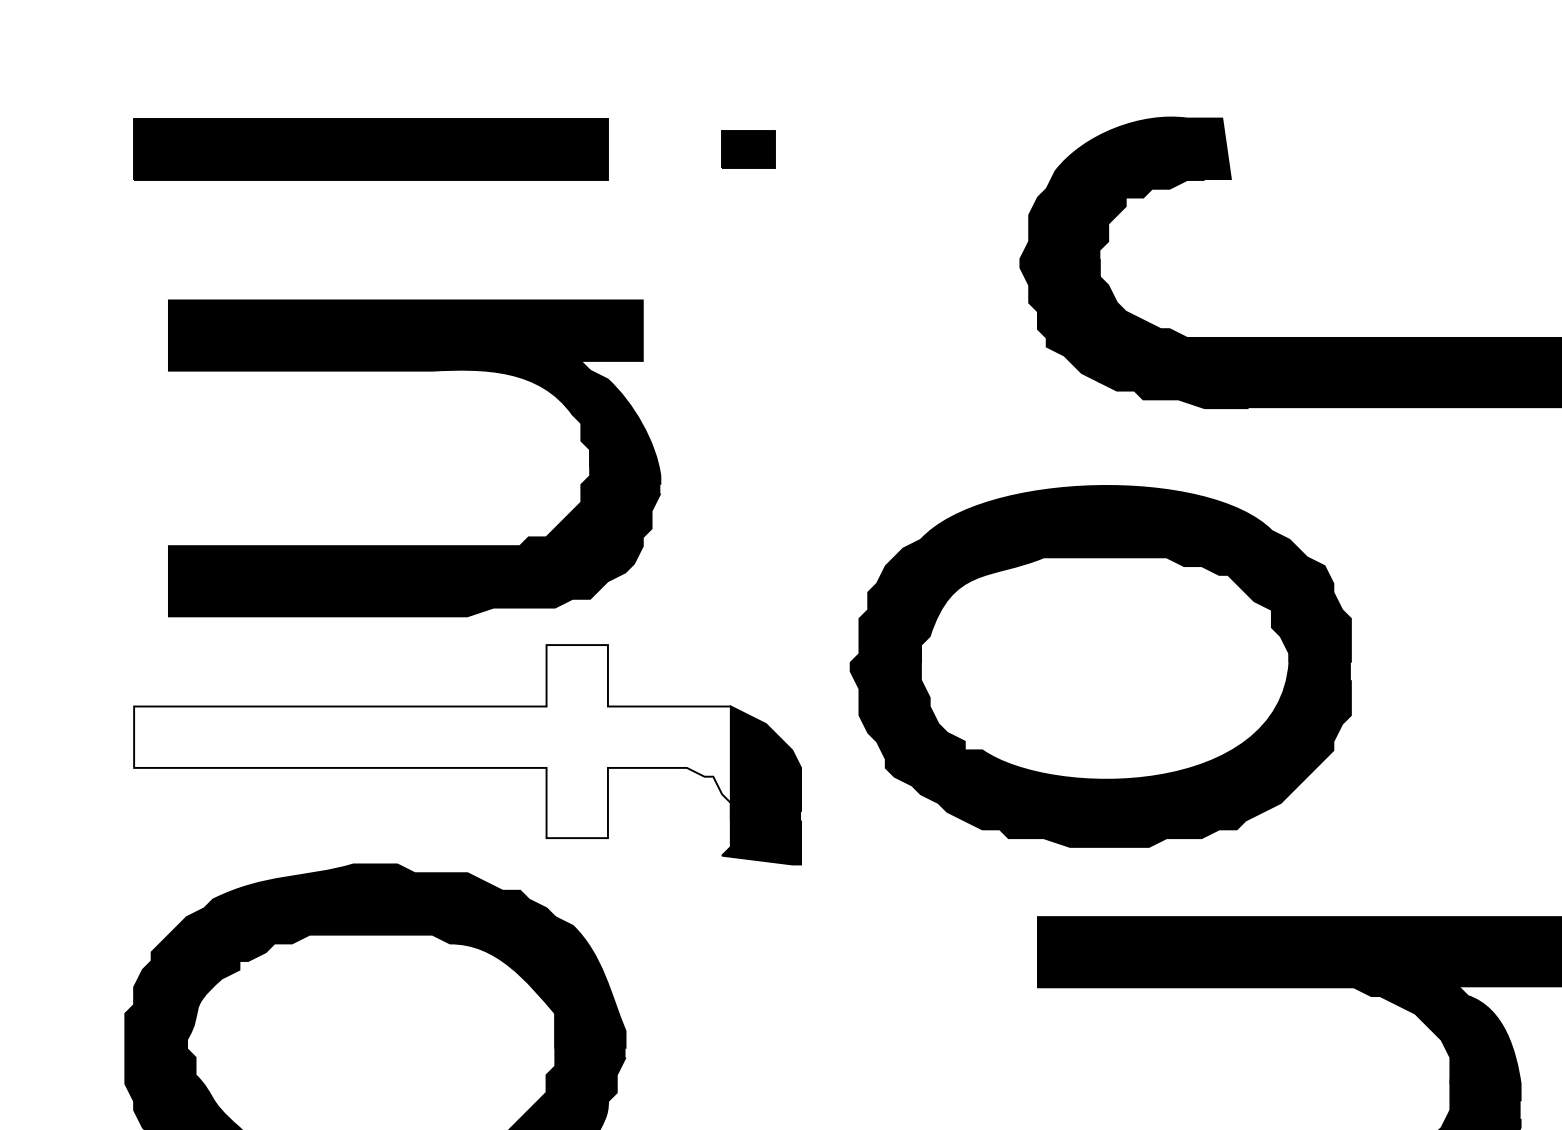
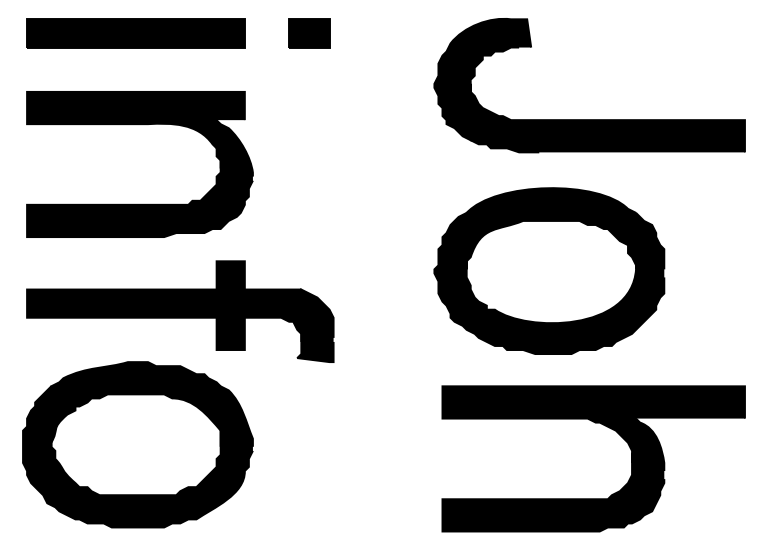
part: (748, 149) -> (309, 33), size x1.67
part: (413, 373) -> (139, 125), moved
part: (1101, 665) -> (549, 270), moved
fill: (433, 741) -> (164, 305), added

